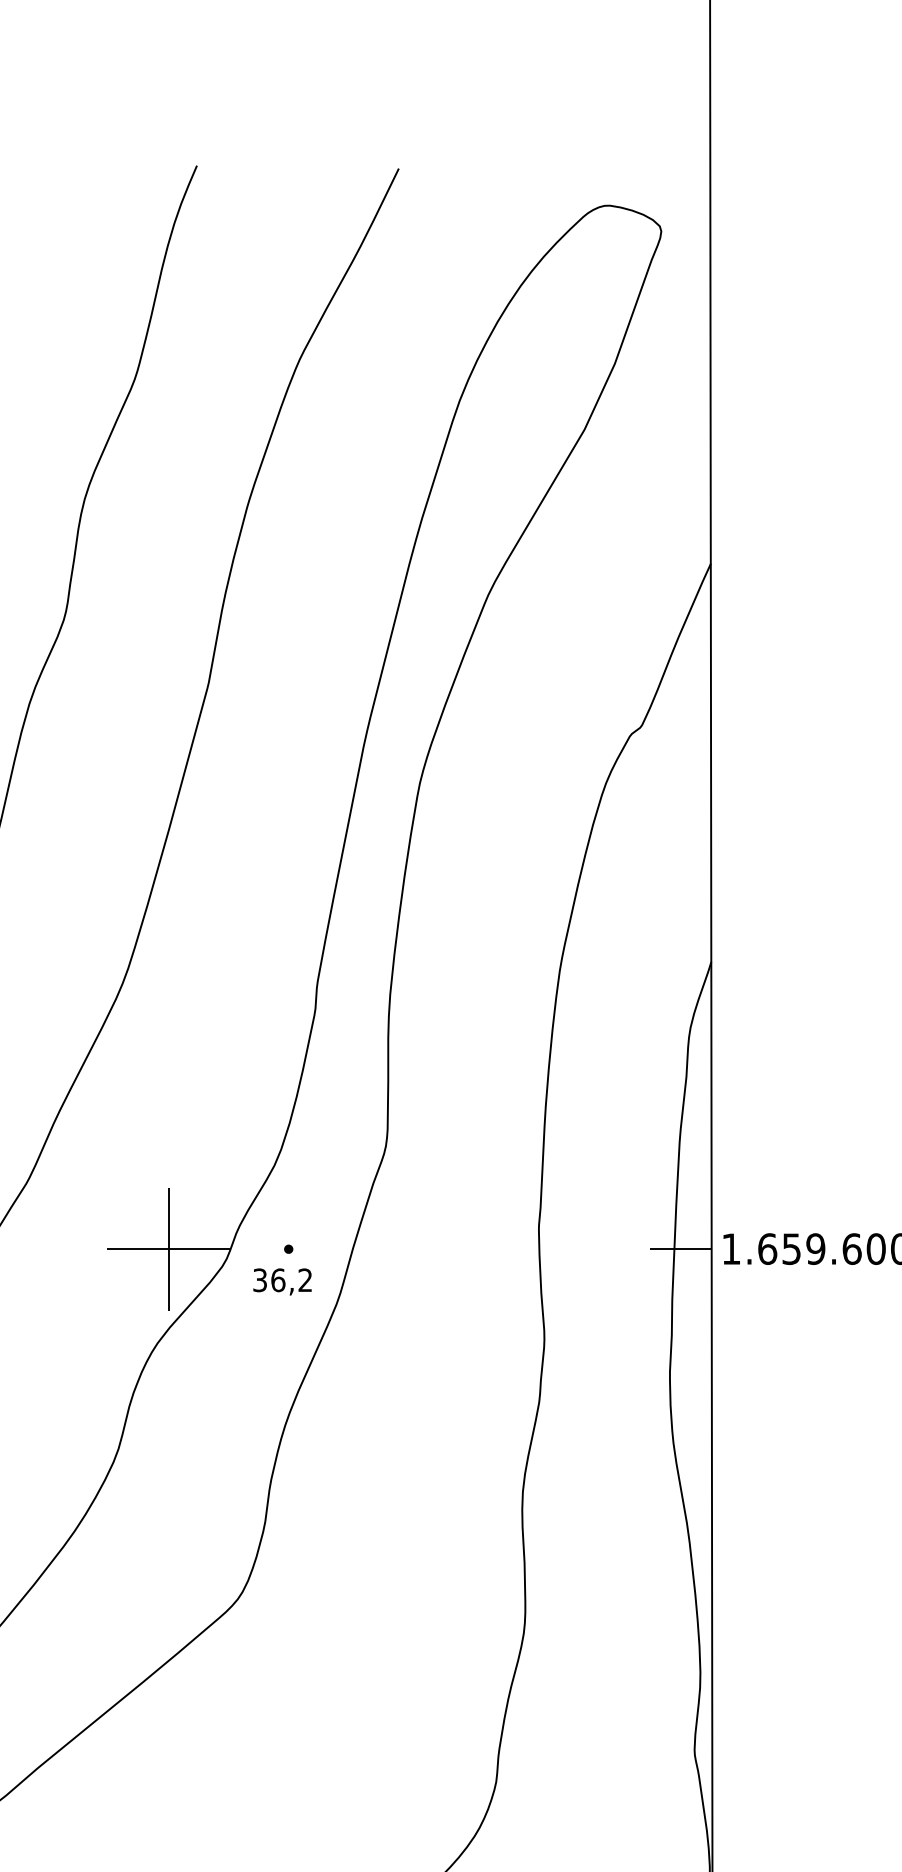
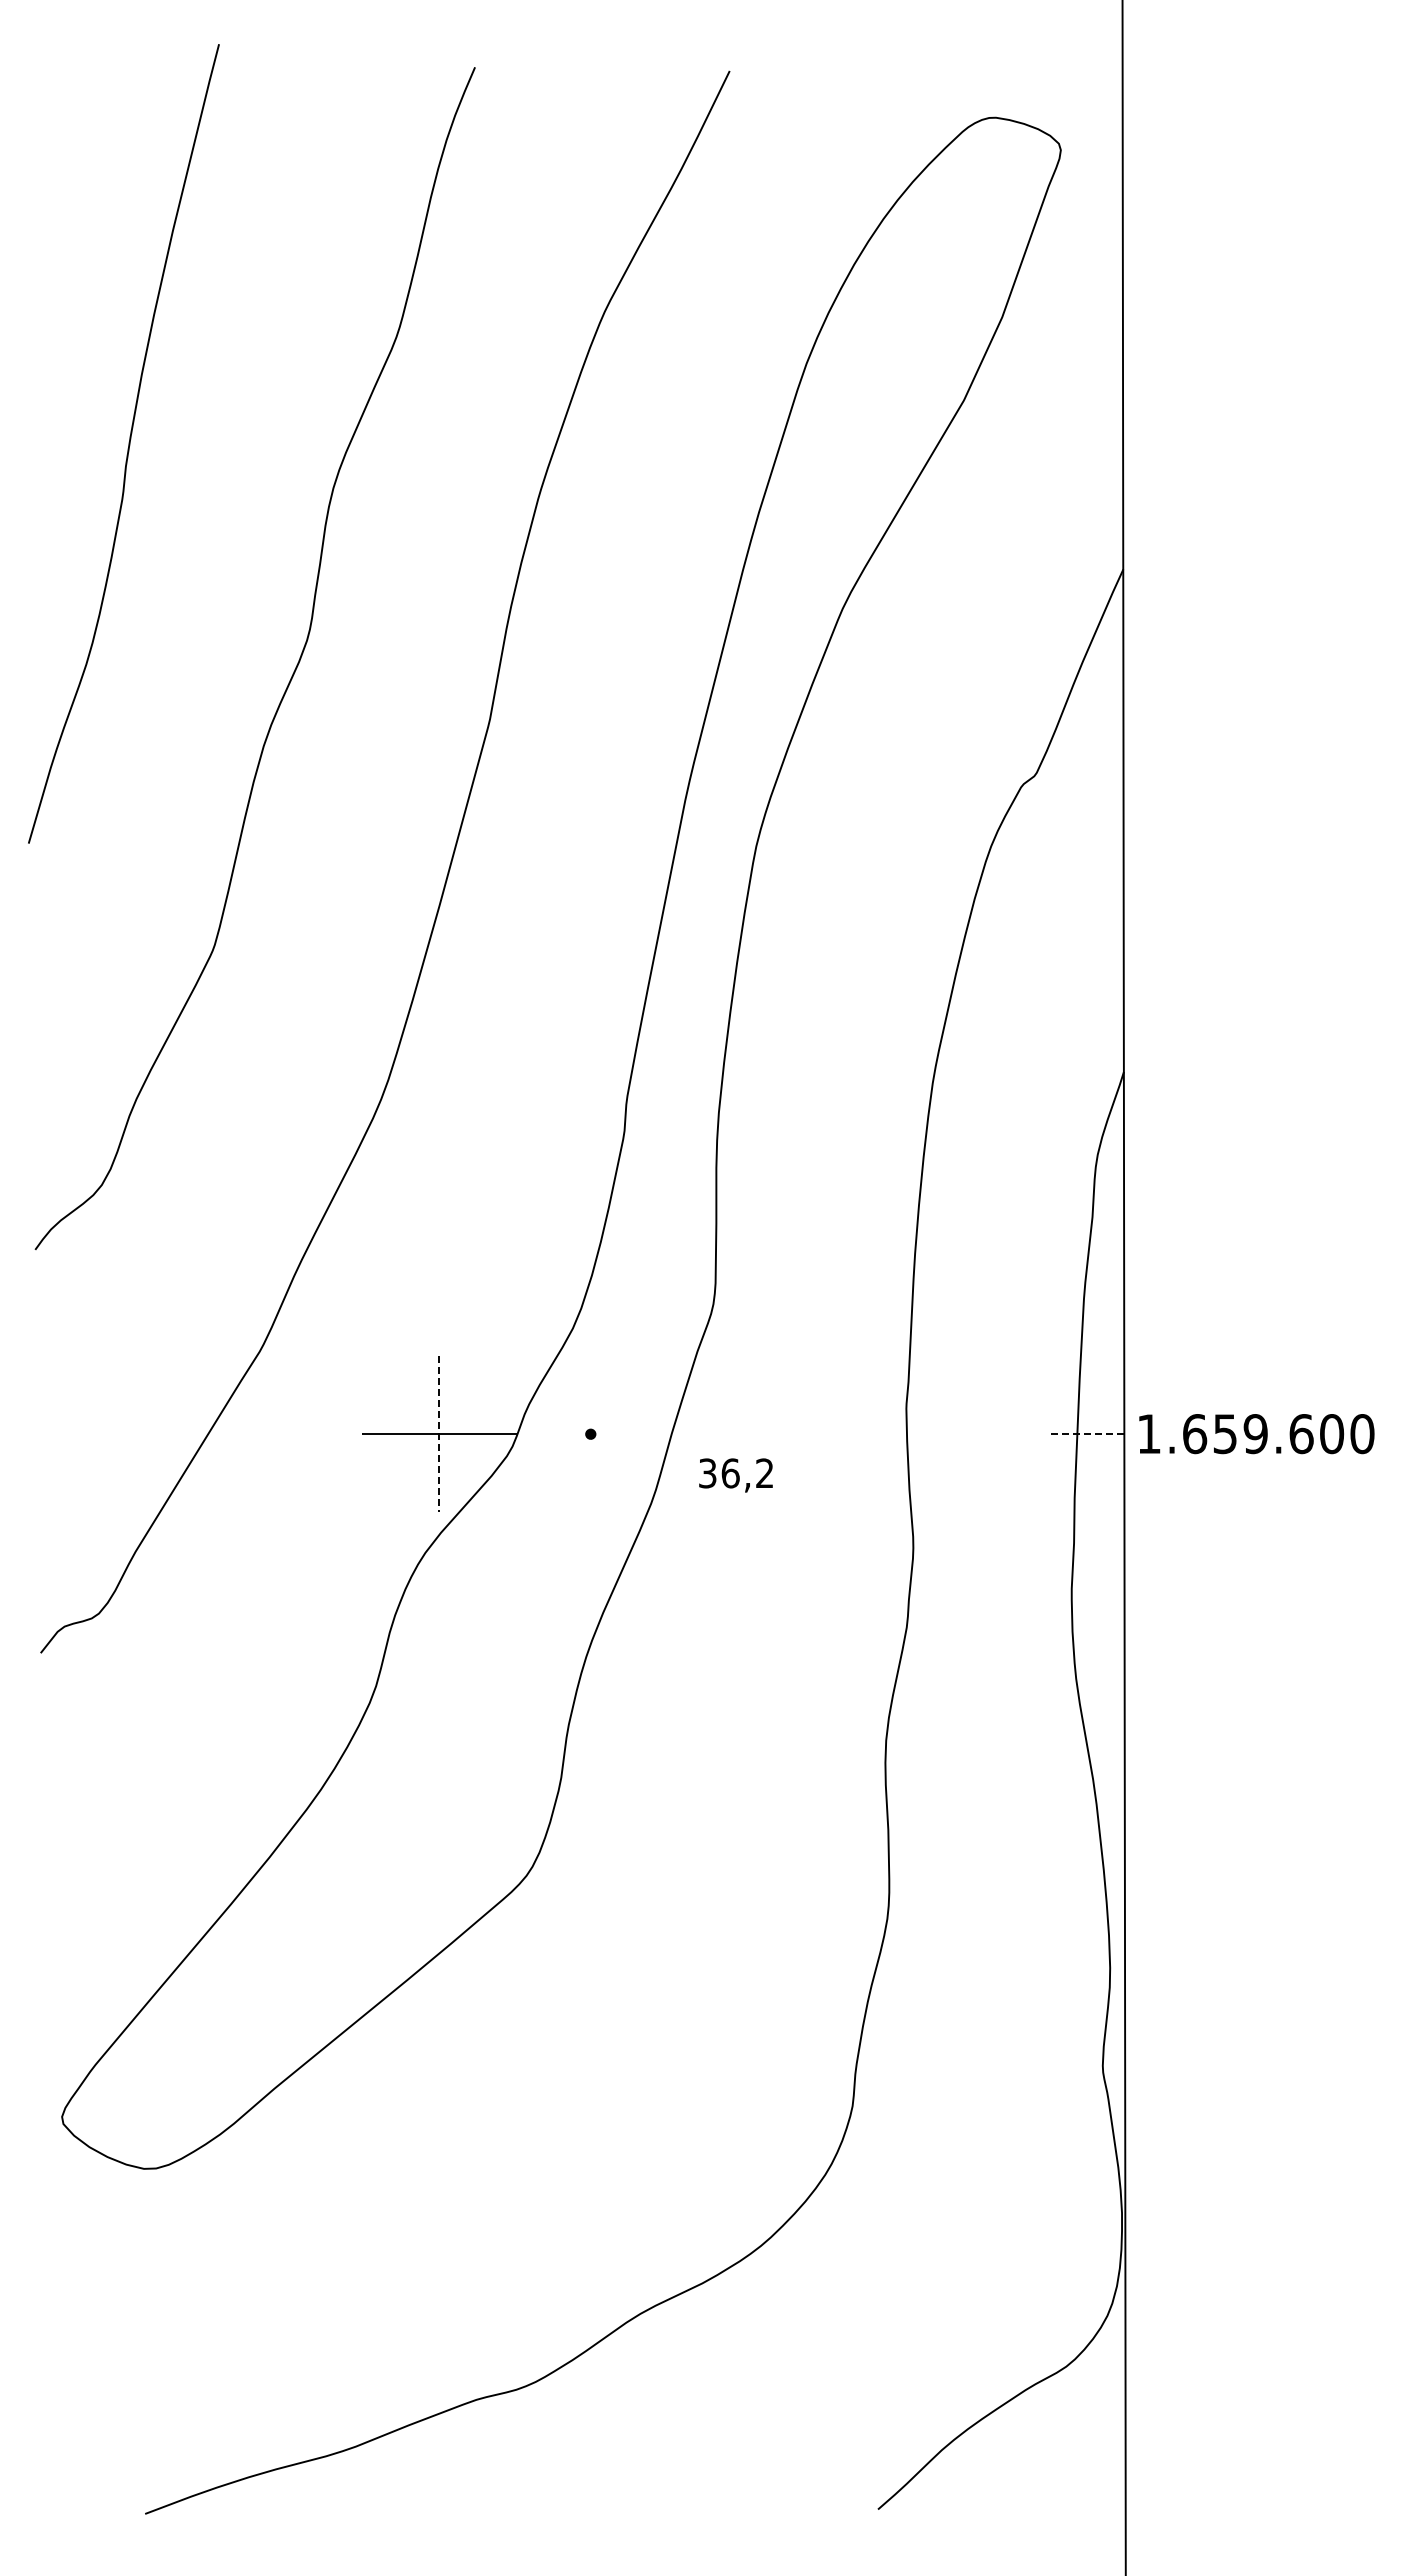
line: (168, 1249) -> (439, 1434), solid -> dashed
line: (680, 1249) -> (1085, 1434), solid -> dashed
text: (282, 1281) -> (735, 1475), moved

